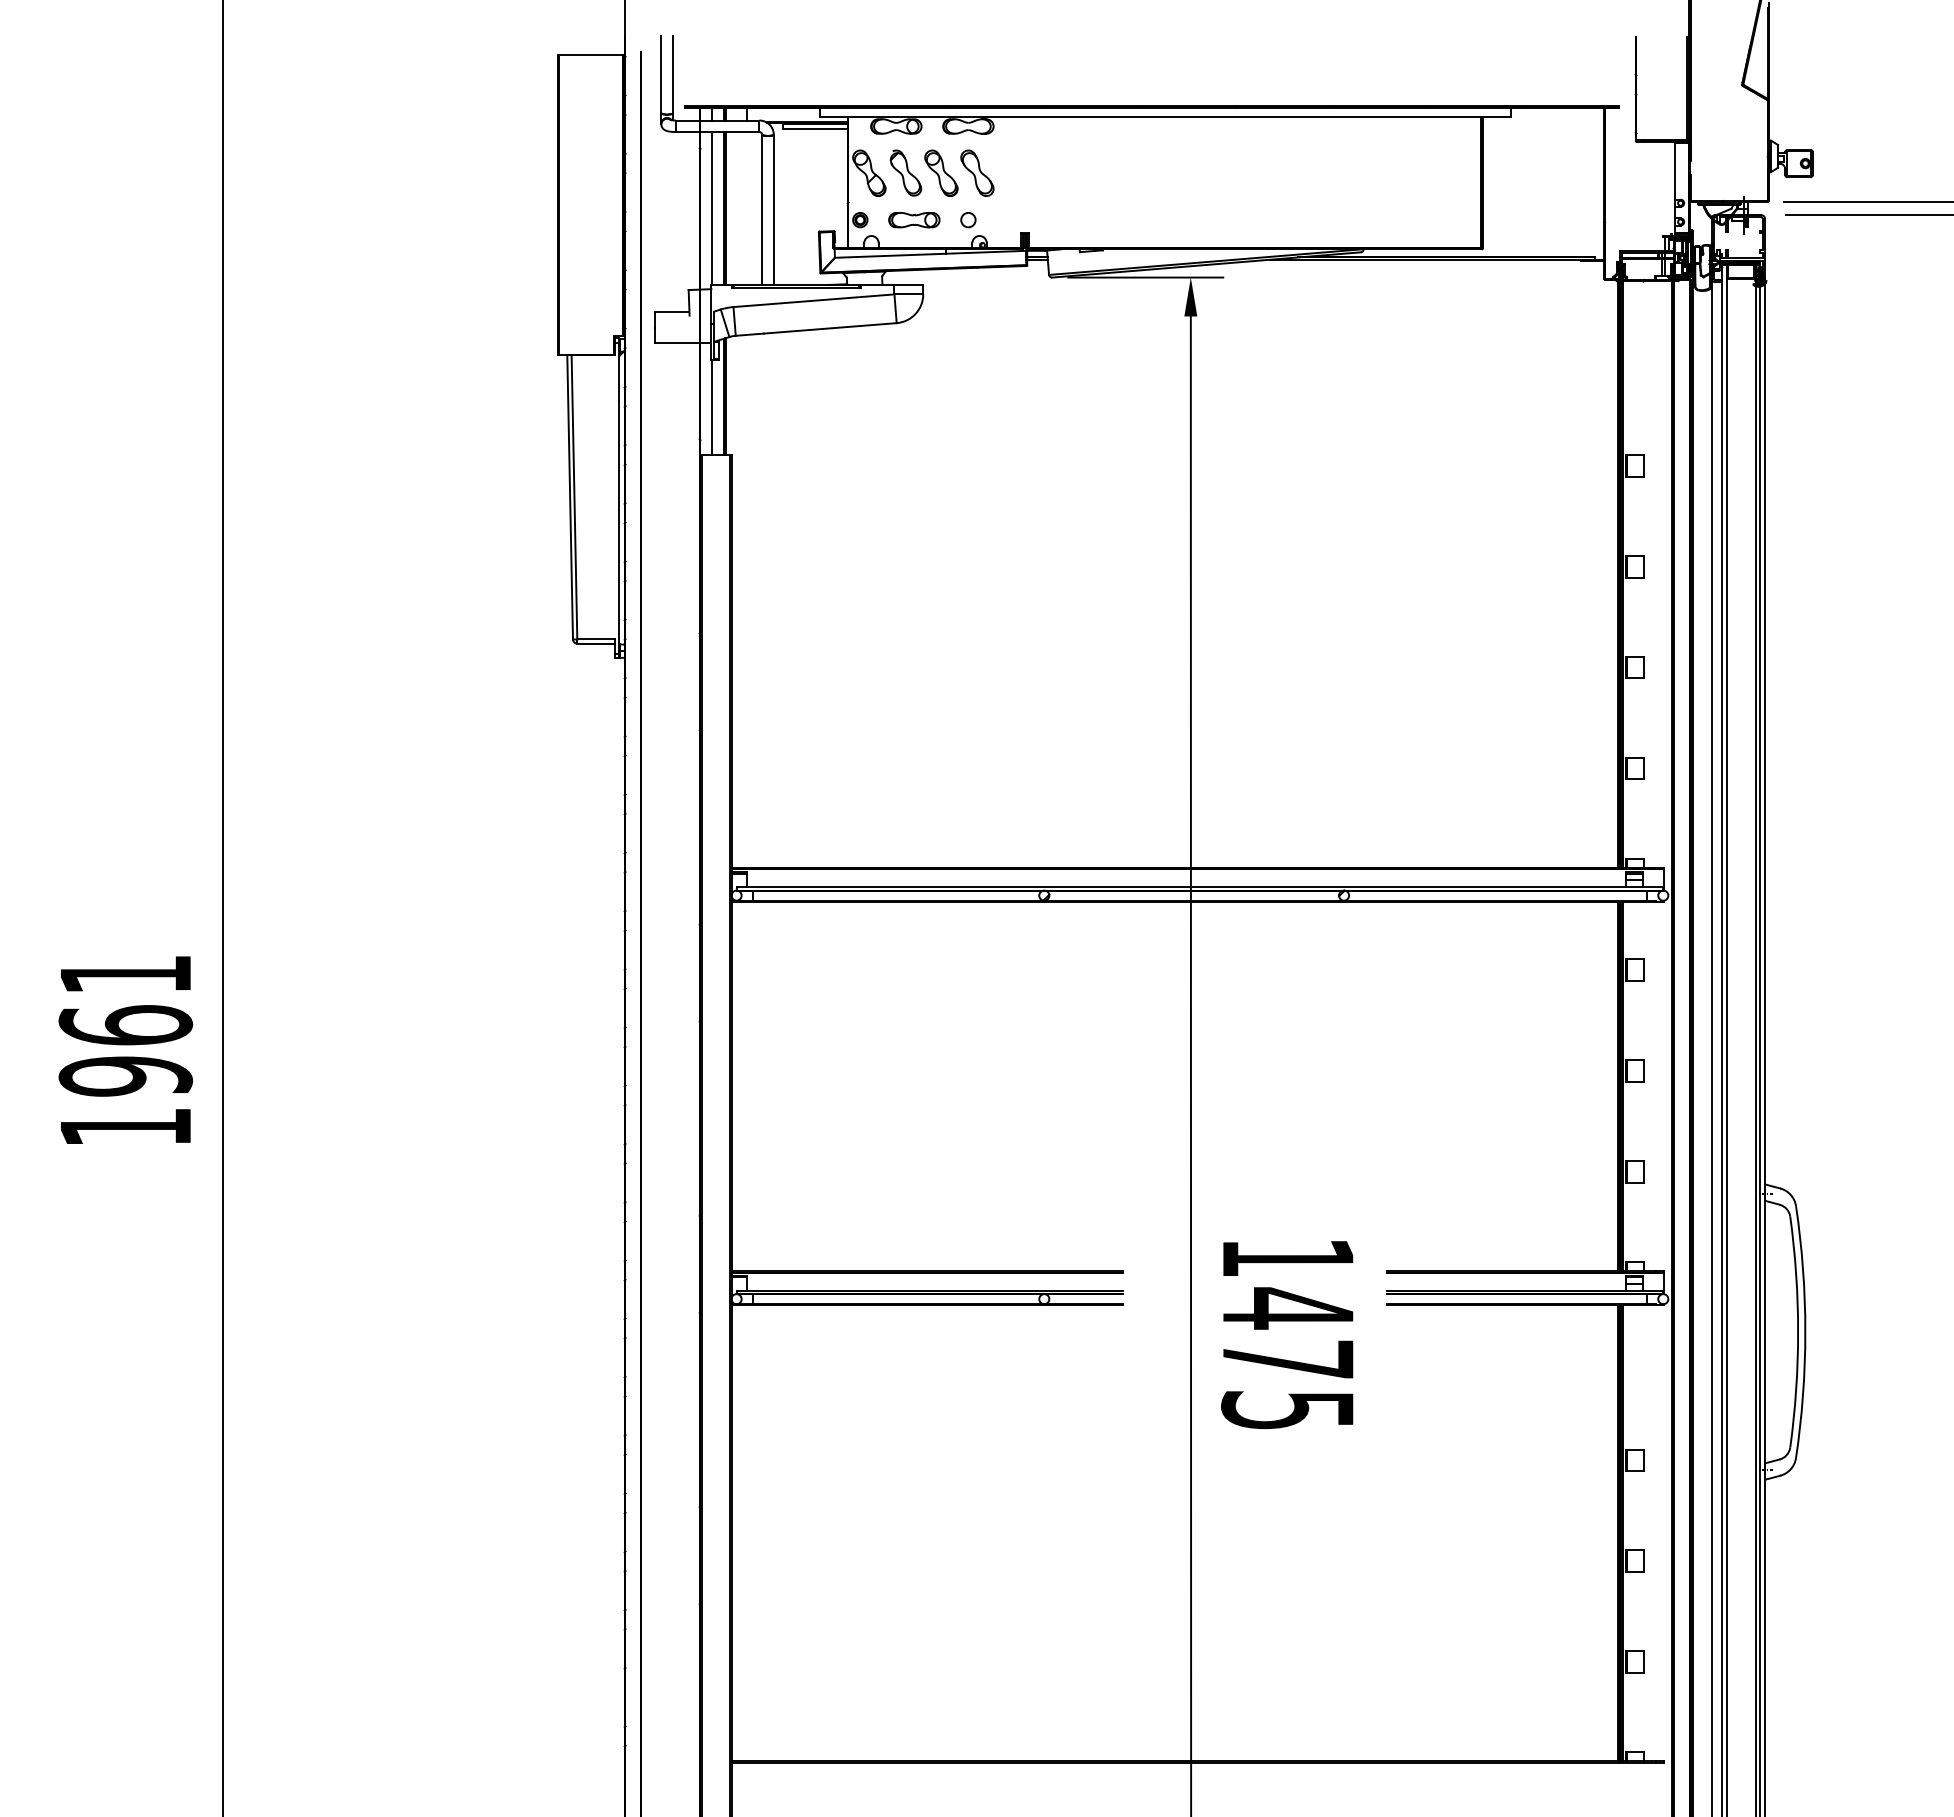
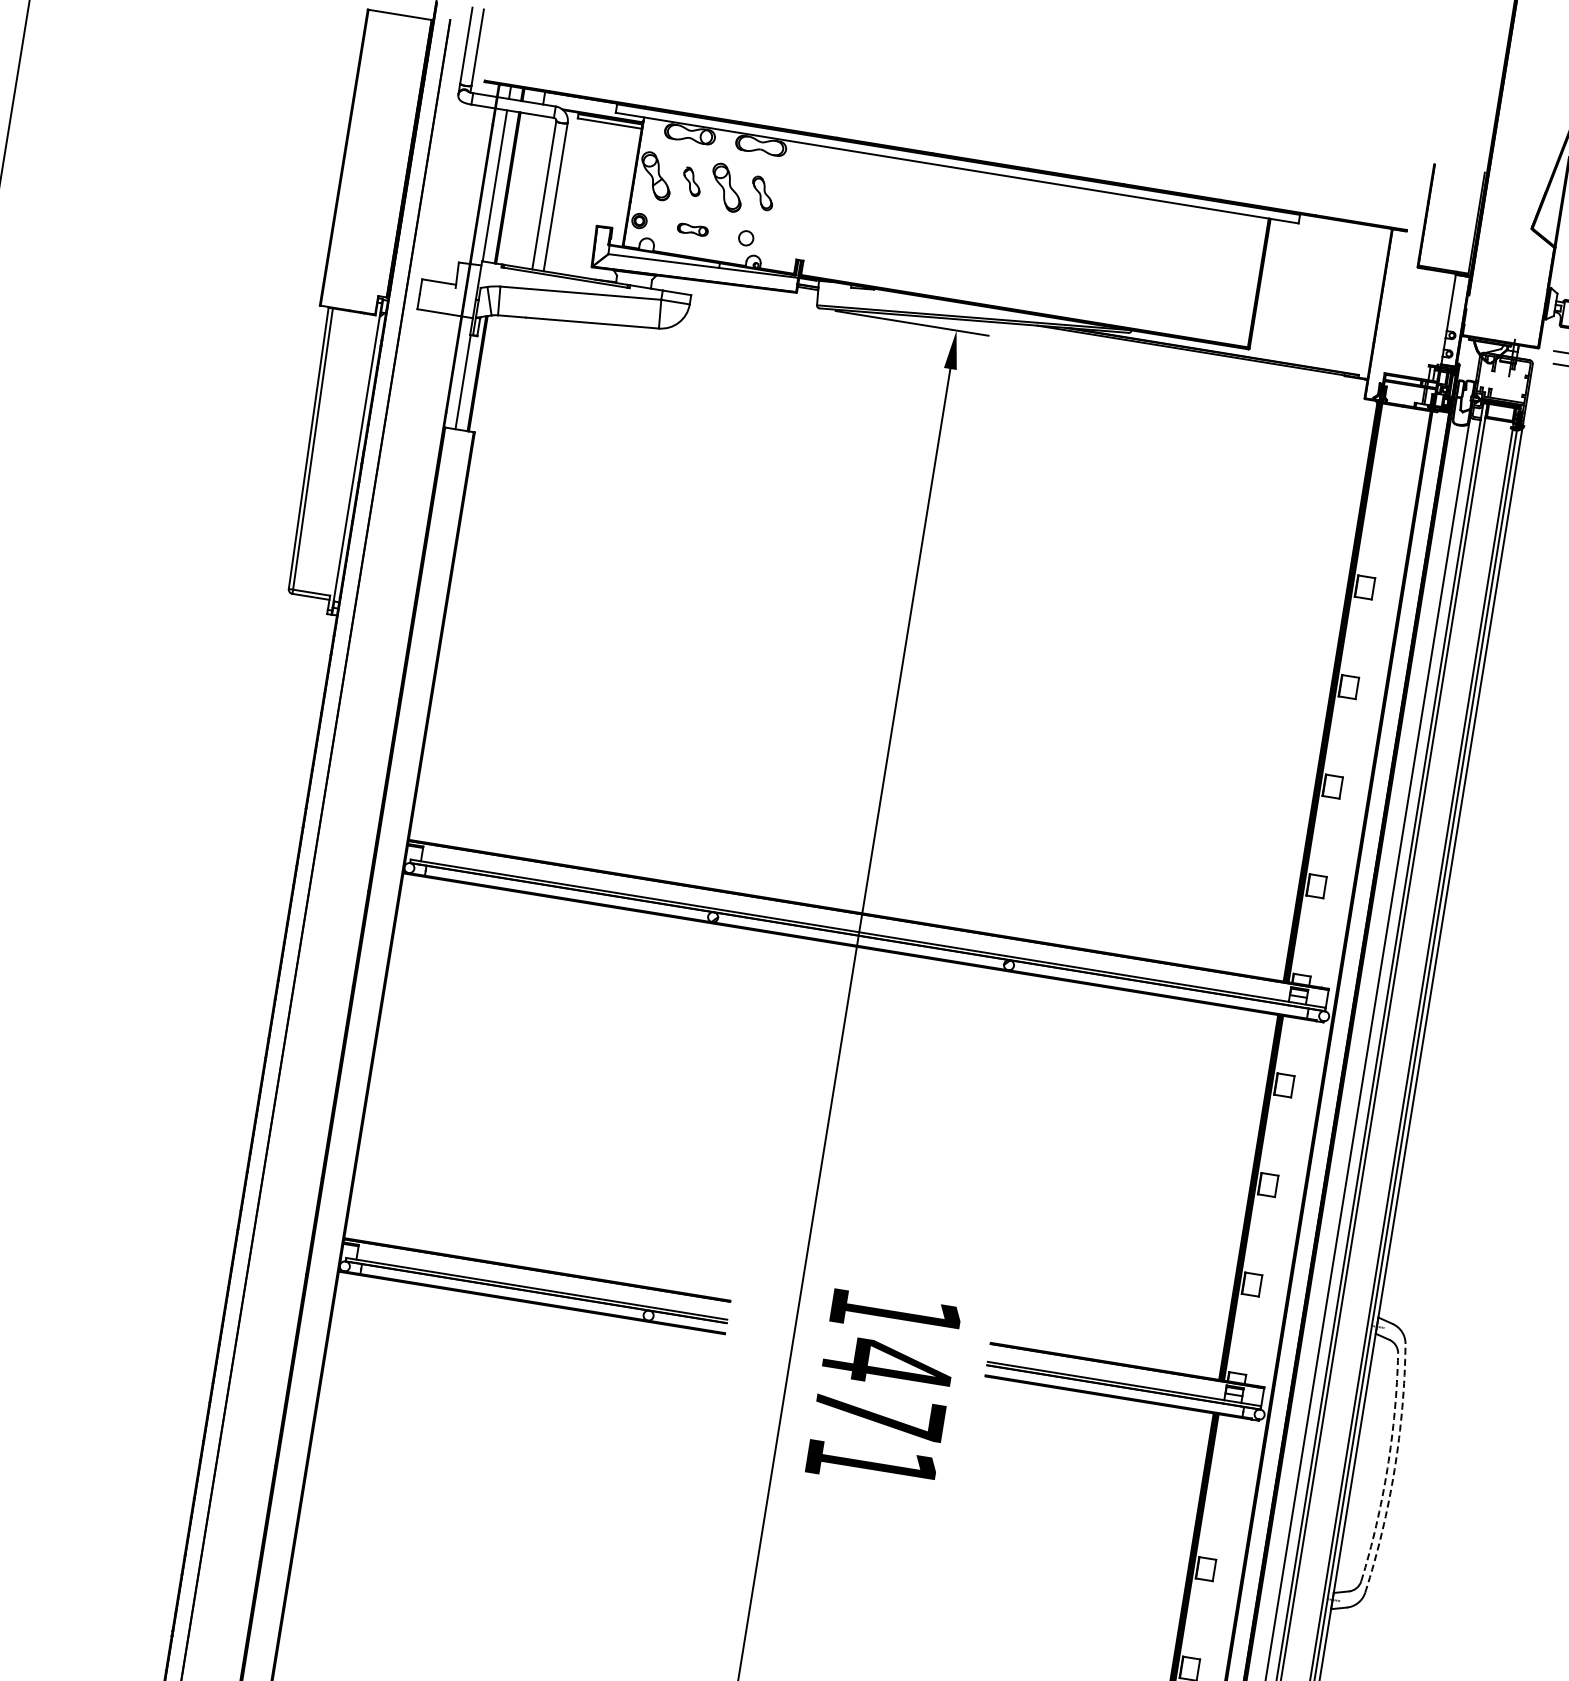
part: (905, 172) -> (691, 181), size x0.6
part: (977, 172) -> (762, 192), size x0.7
part: (914, 220) -> (692, 230), size x0.6
arc: (1798, 1332) -> (1387, 1469), solid -> dashed
arc: (1805, 1332) -> (1394, 1470), solid -> dashed
text: (1287, 1410) -> (870, 1464), 1475 -> 1471

